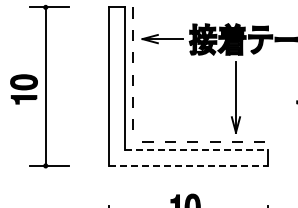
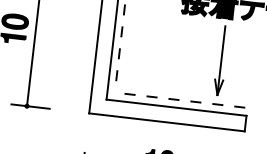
line: (196, 150) -> (176, 108), dashed -> solid
line: (188, 165) -> (167, 121), dashed -> solid

